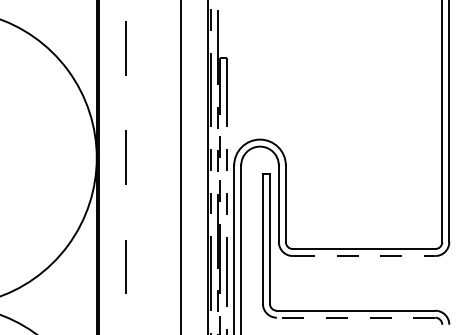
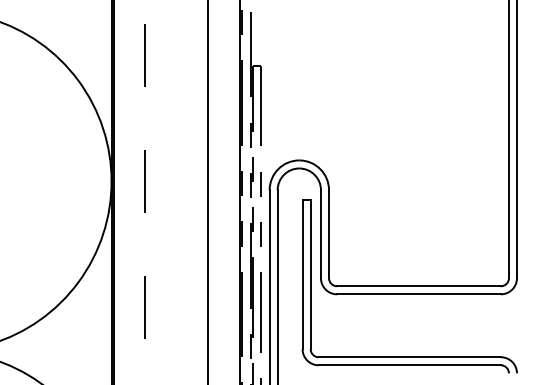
line: (363, 256) -> (418, 294), dashed -> solid
line: (355, 317) -> (409, 365), dashed -> solid

